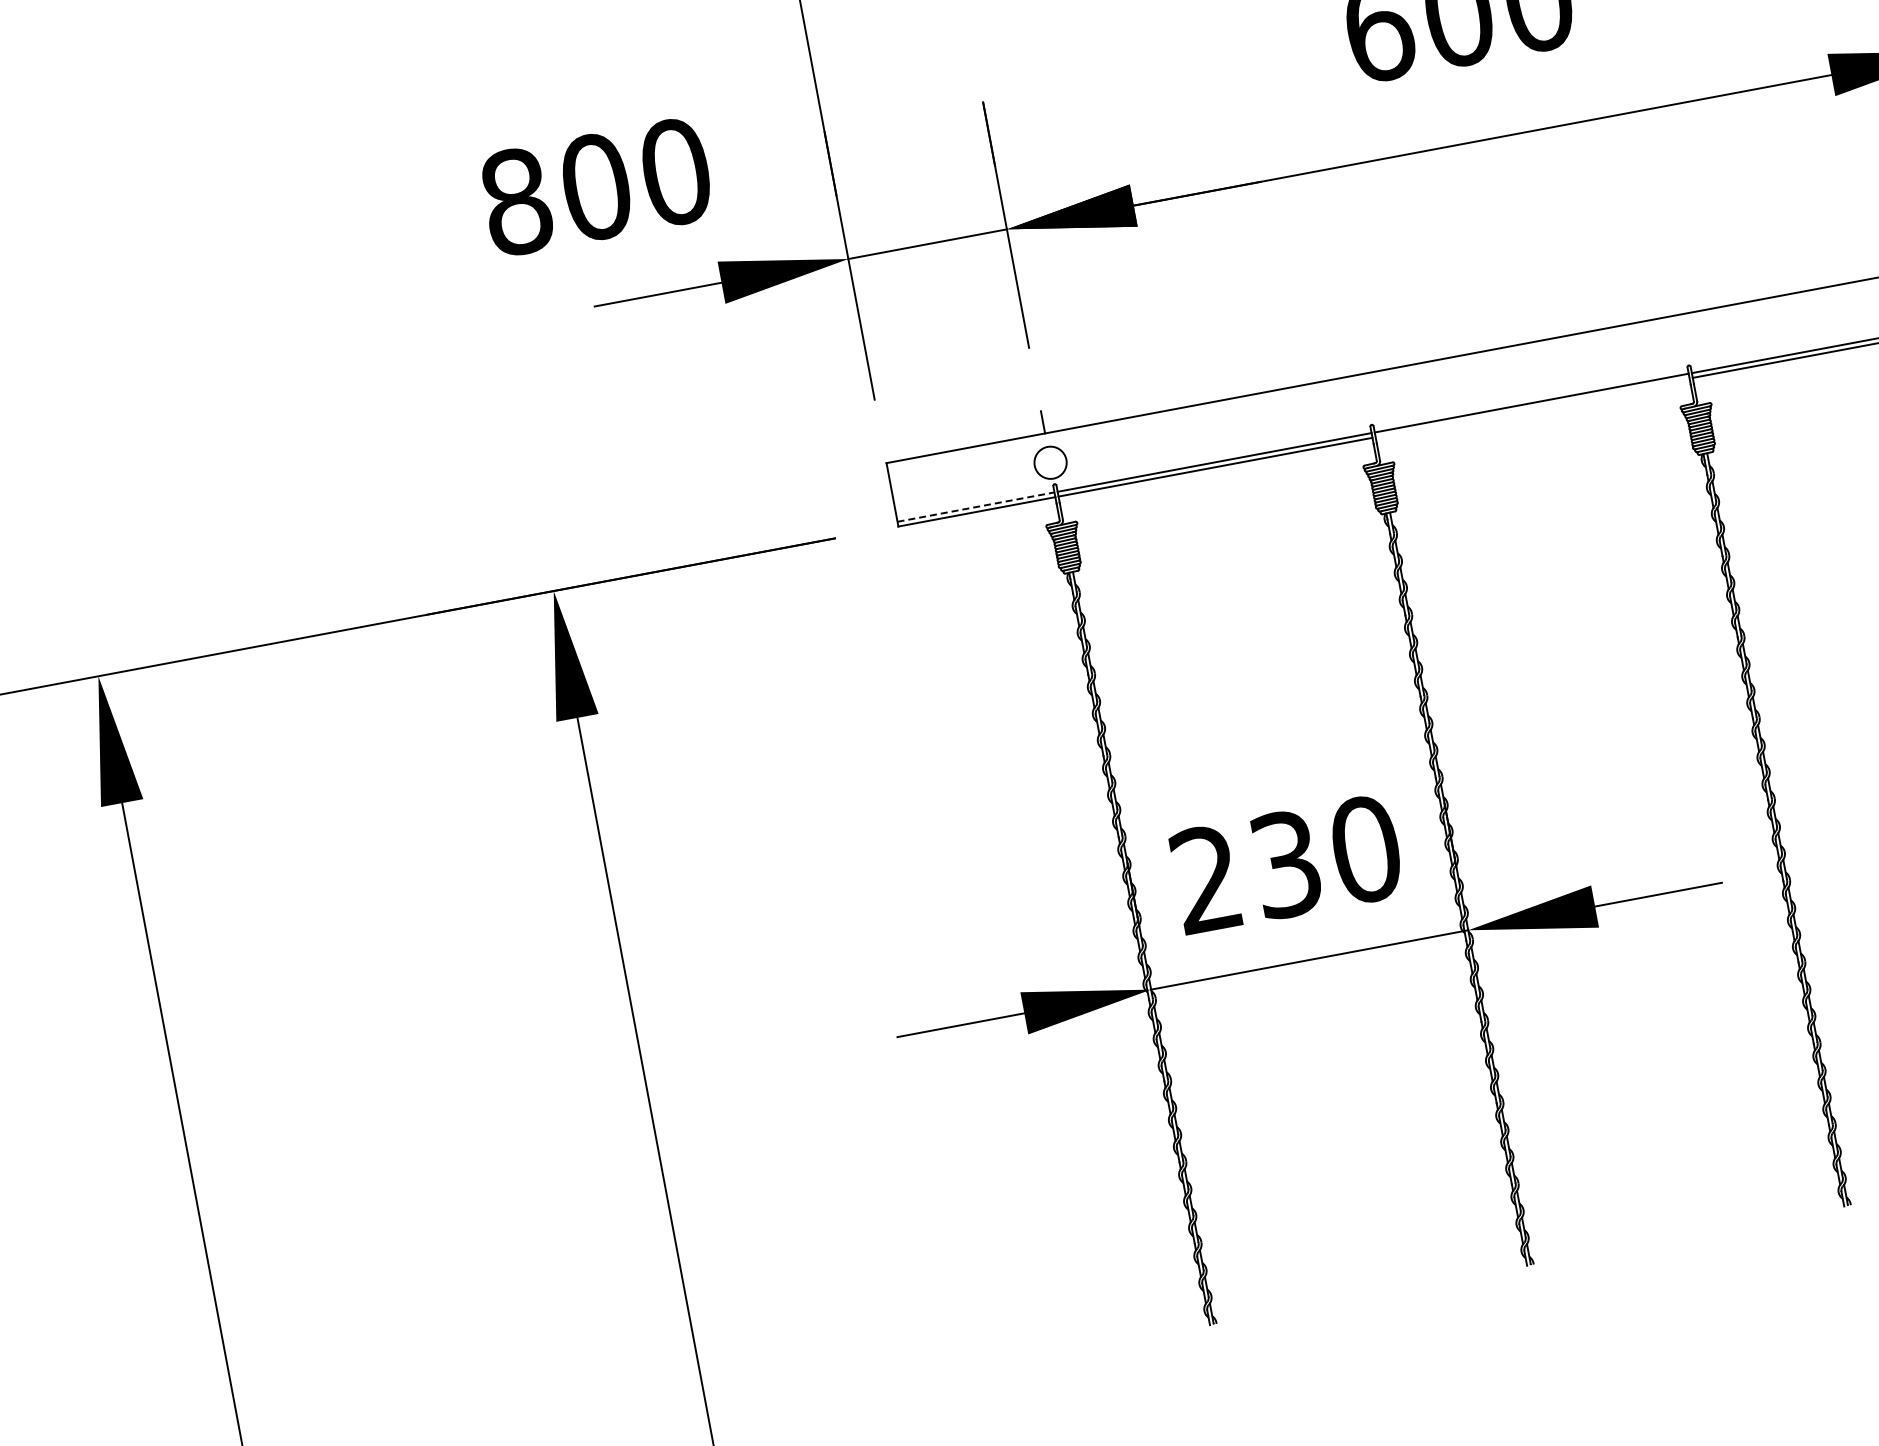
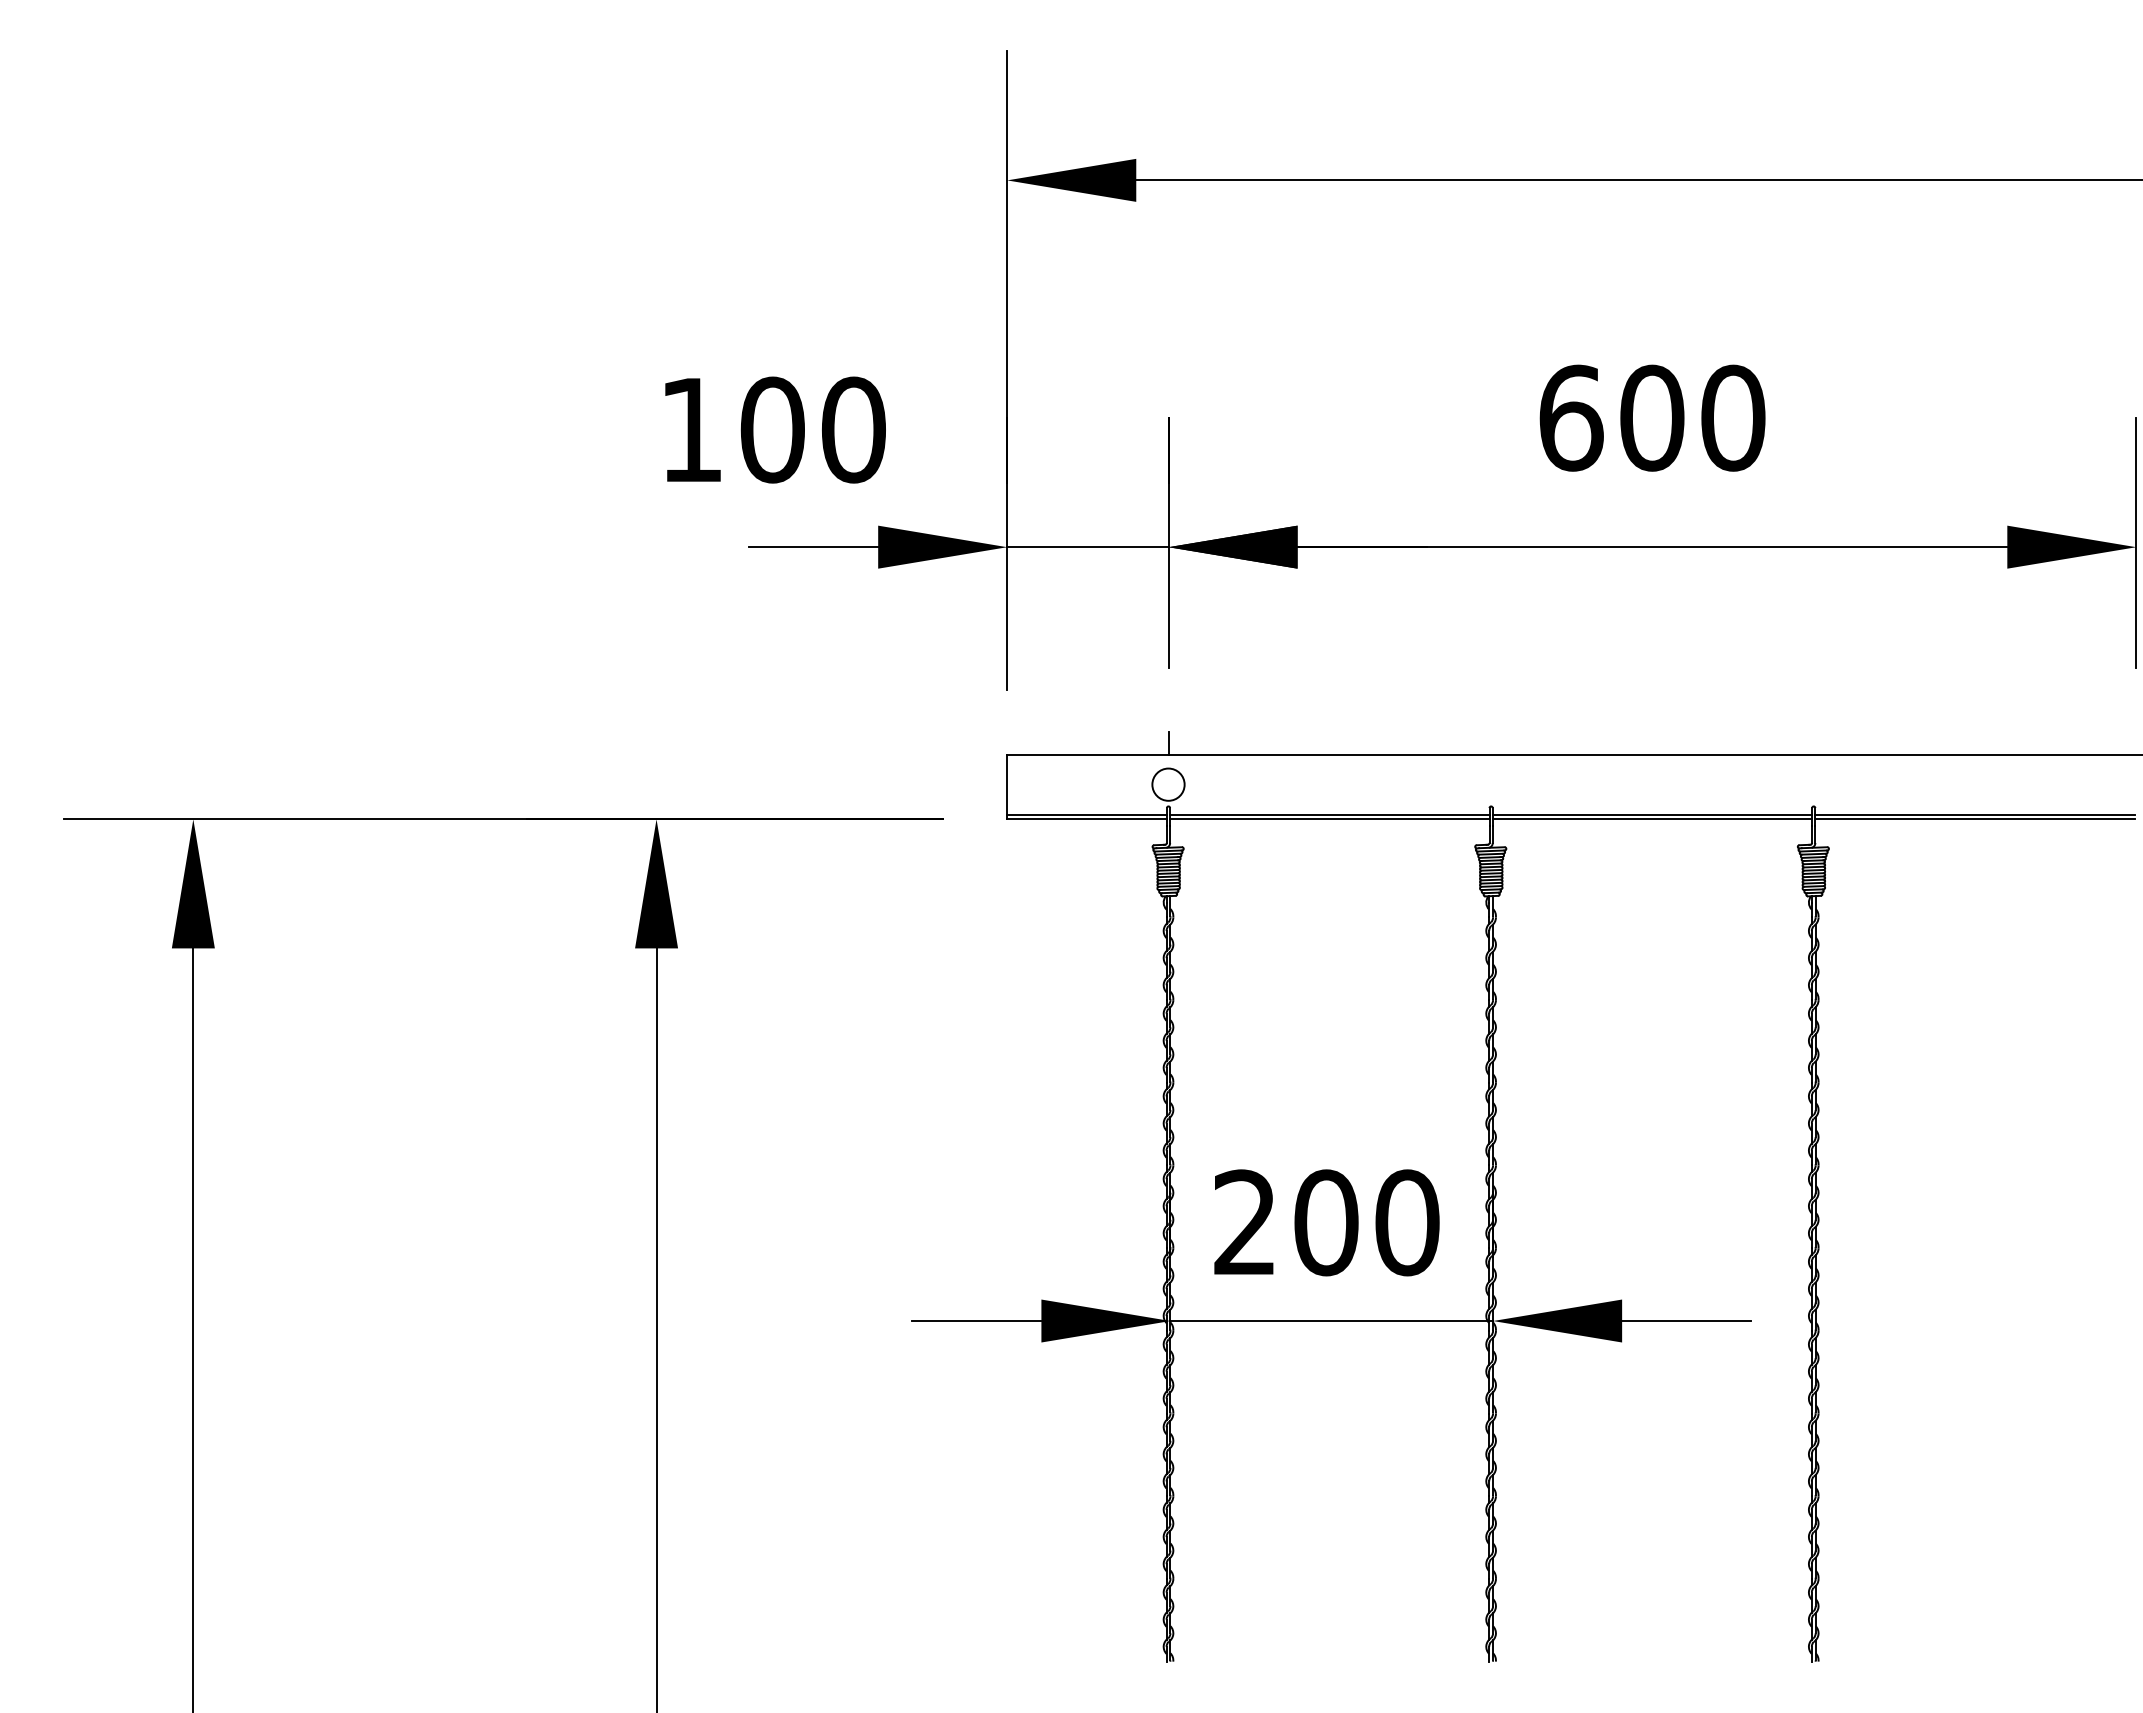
text: (516, 201) -> (691, 429), 800 -> 100
line: (1532, 407) -> (1652, 819), added
line: (976, 506) -> (1087, 814), dashed -> solid
text: (1286, 864) -> (1326, 1222), 230 -> 200

